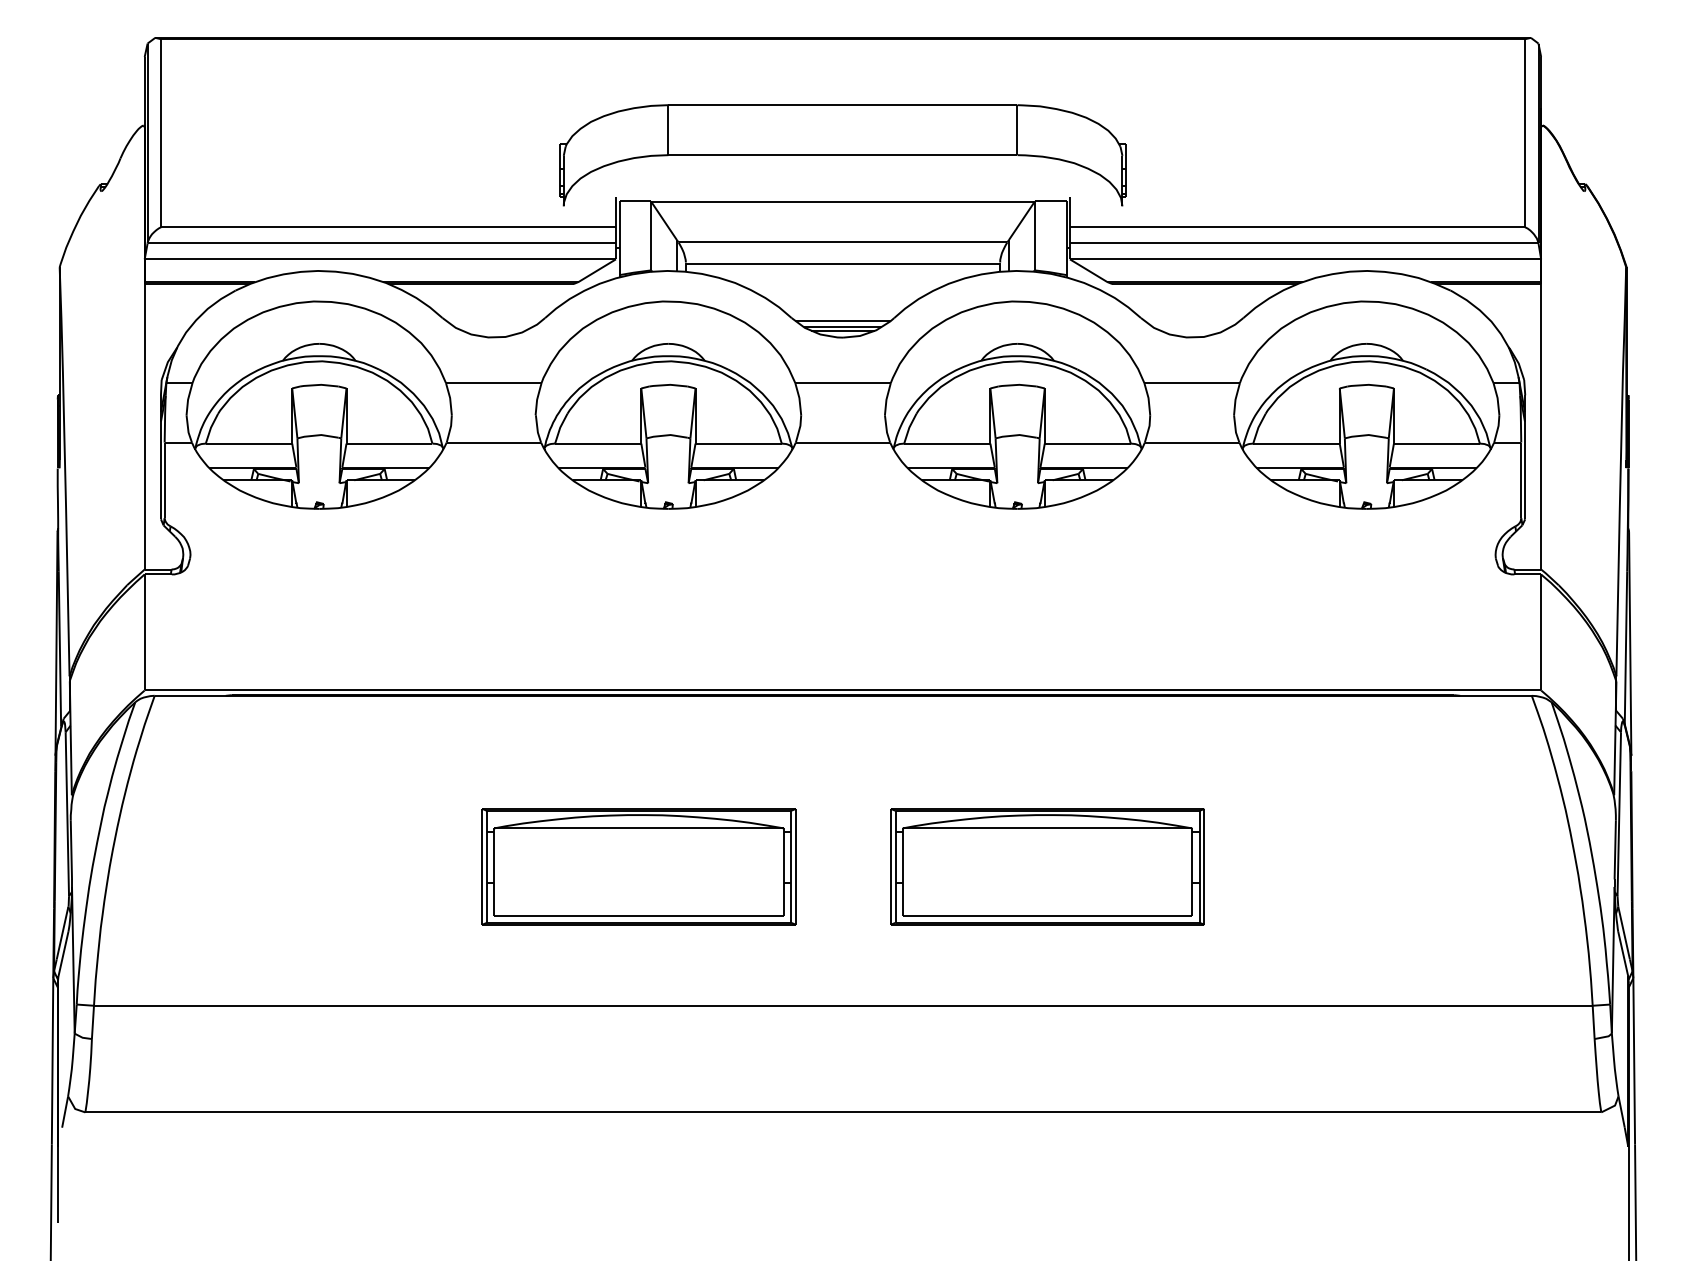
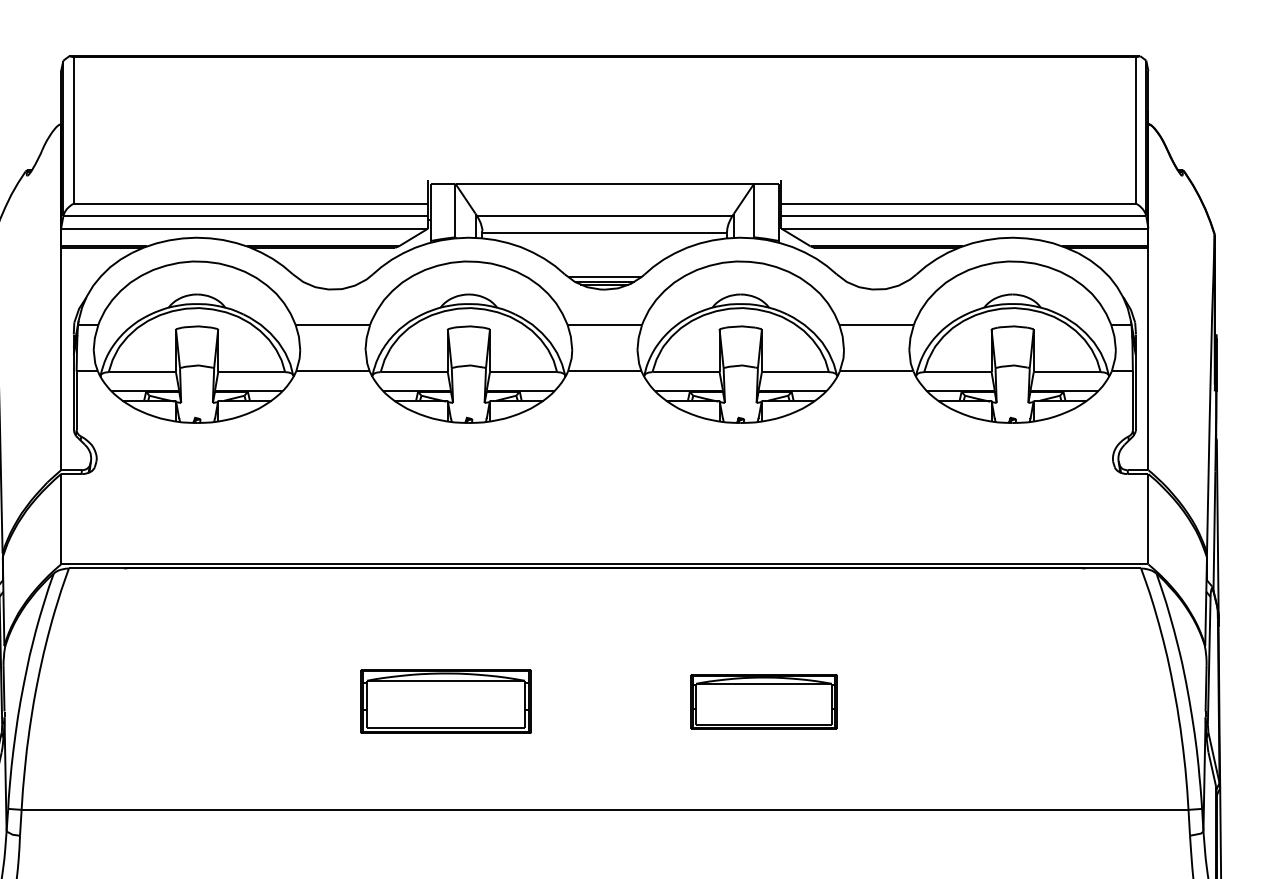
part: (842, 155) -> (604, 147), removed
part: (638, 866) -> (445, 701), size x0.7
part: (1047, 866) -> (764, 701), size x0.6

